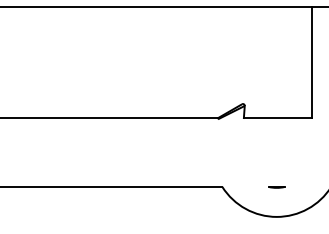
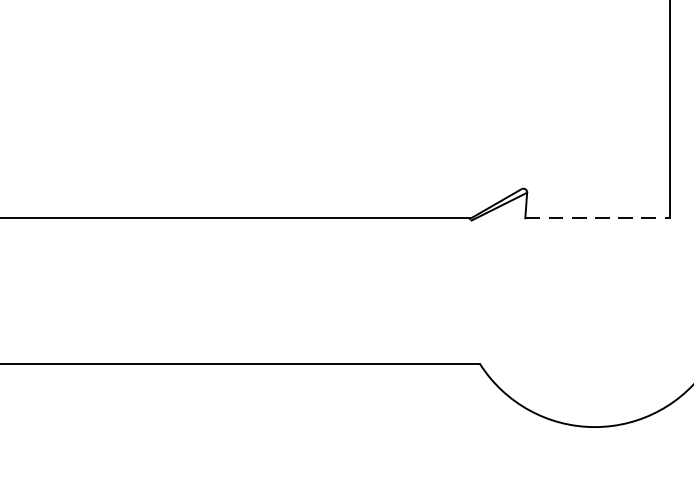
line: (278, 118) -> (598, 219), solid -> dashed
line: (276, 187) -> (594, 364), removed

